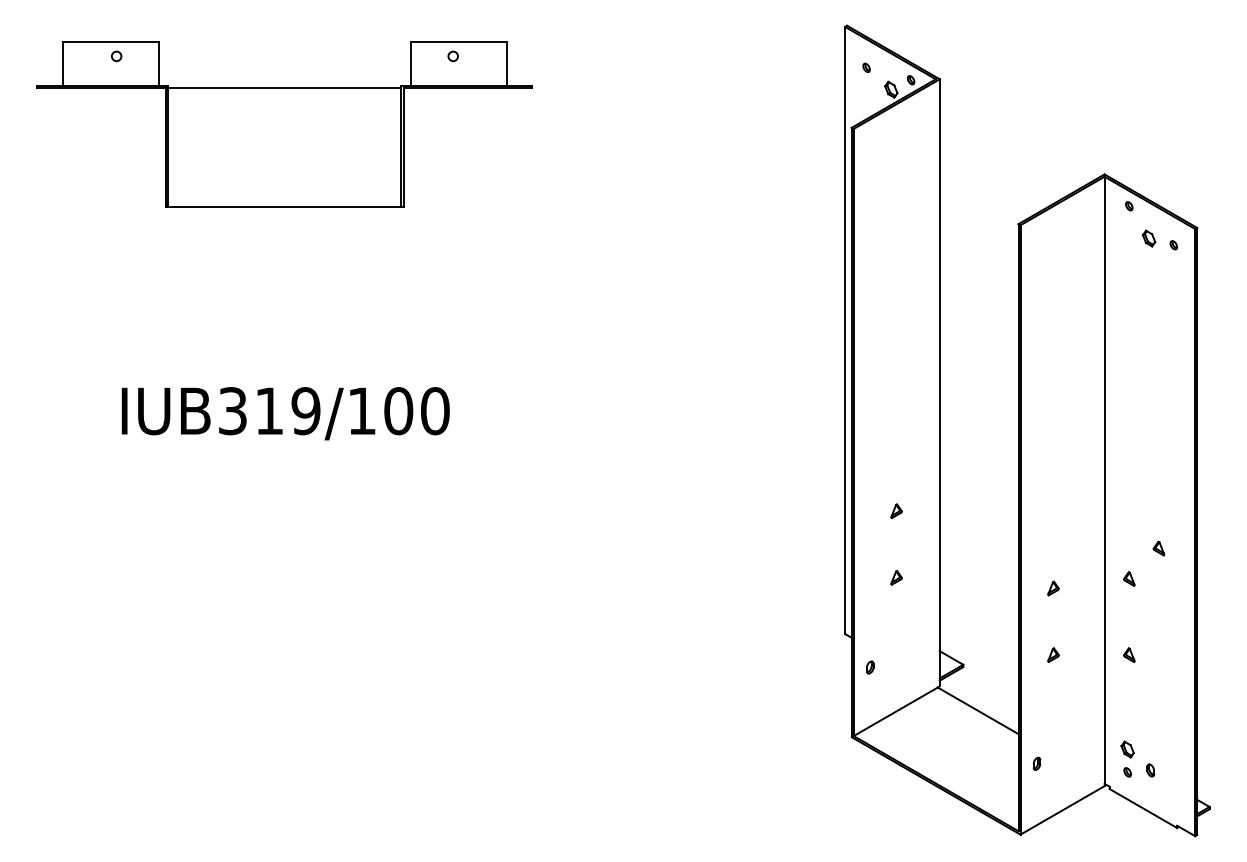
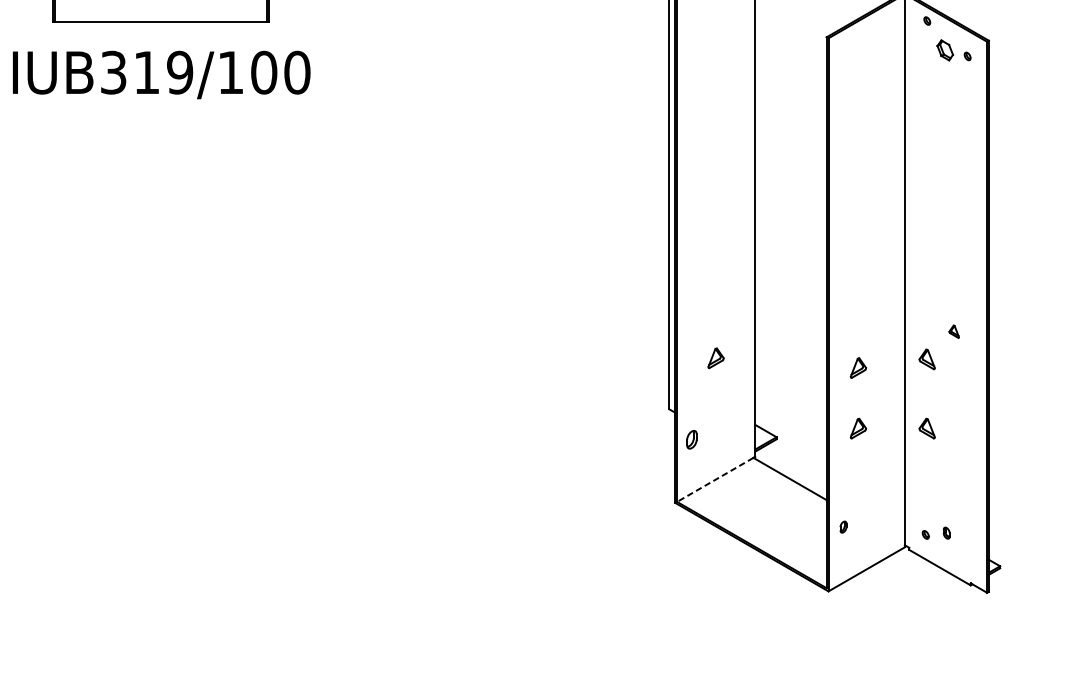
part: (1148, 238) -> (944, 50), size x1.4
text: (285, 413) -> (161, 74), moved
part: (896, 511) -> (715, 298), removed
part: (896, 577) -> (715, 358), size x1.6
part: (1129, 578) -> (927, 358), size x1.6
part: (1053, 588) -> (858, 367), size x1.6
part: (1053, 654) -> (858, 427), size x1.6
part: (1129, 654) -> (927, 427), size x1.6
part: (870, 667) -> (692, 439), size x1.6
line: (895, 711) -> (715, 479), solid -> dashed
part: (1127, 749) -> (925, 514), removed

